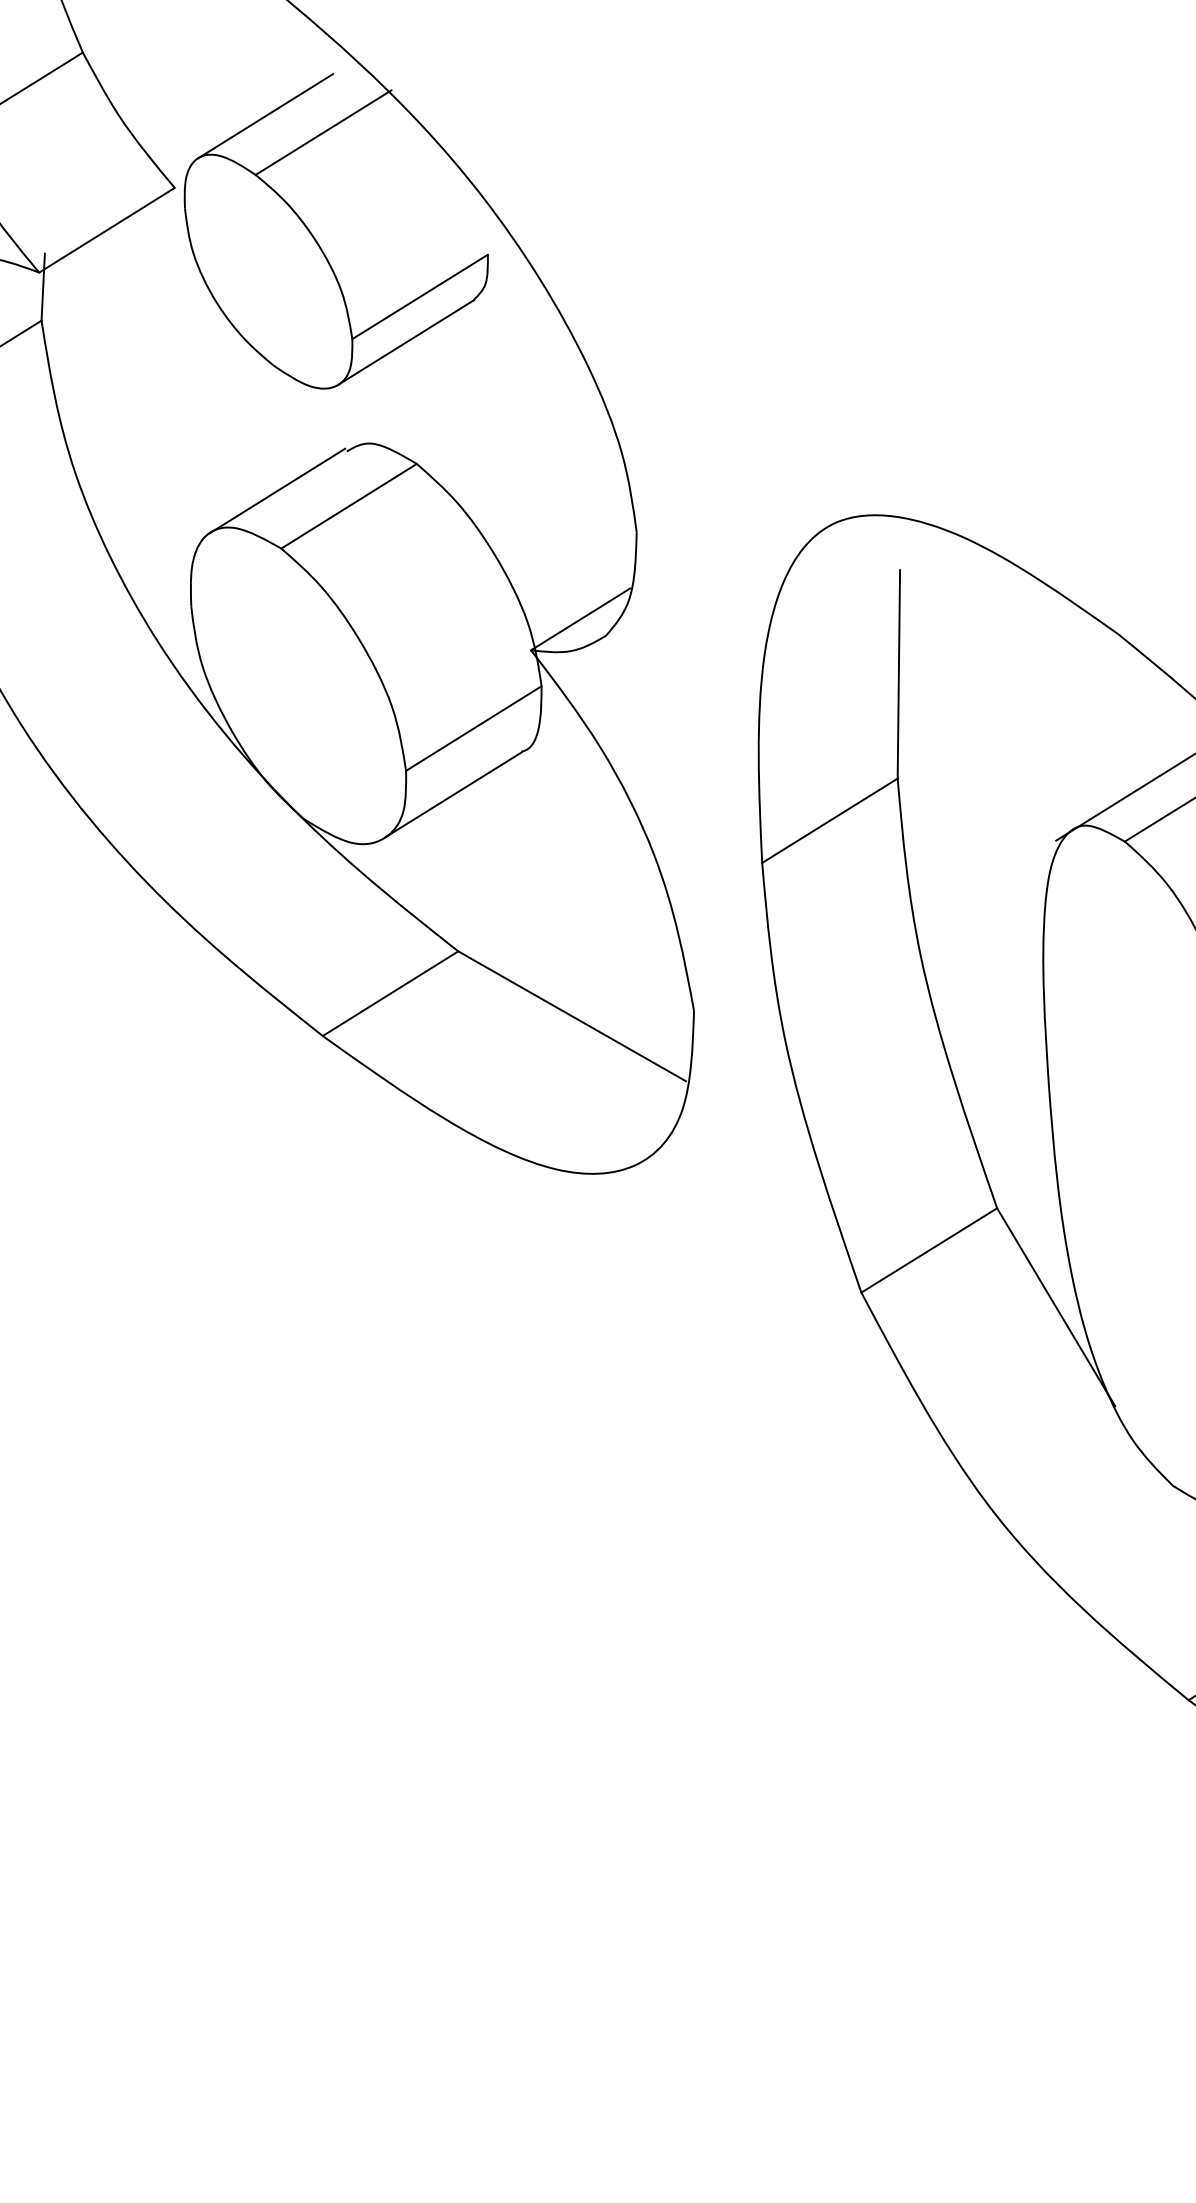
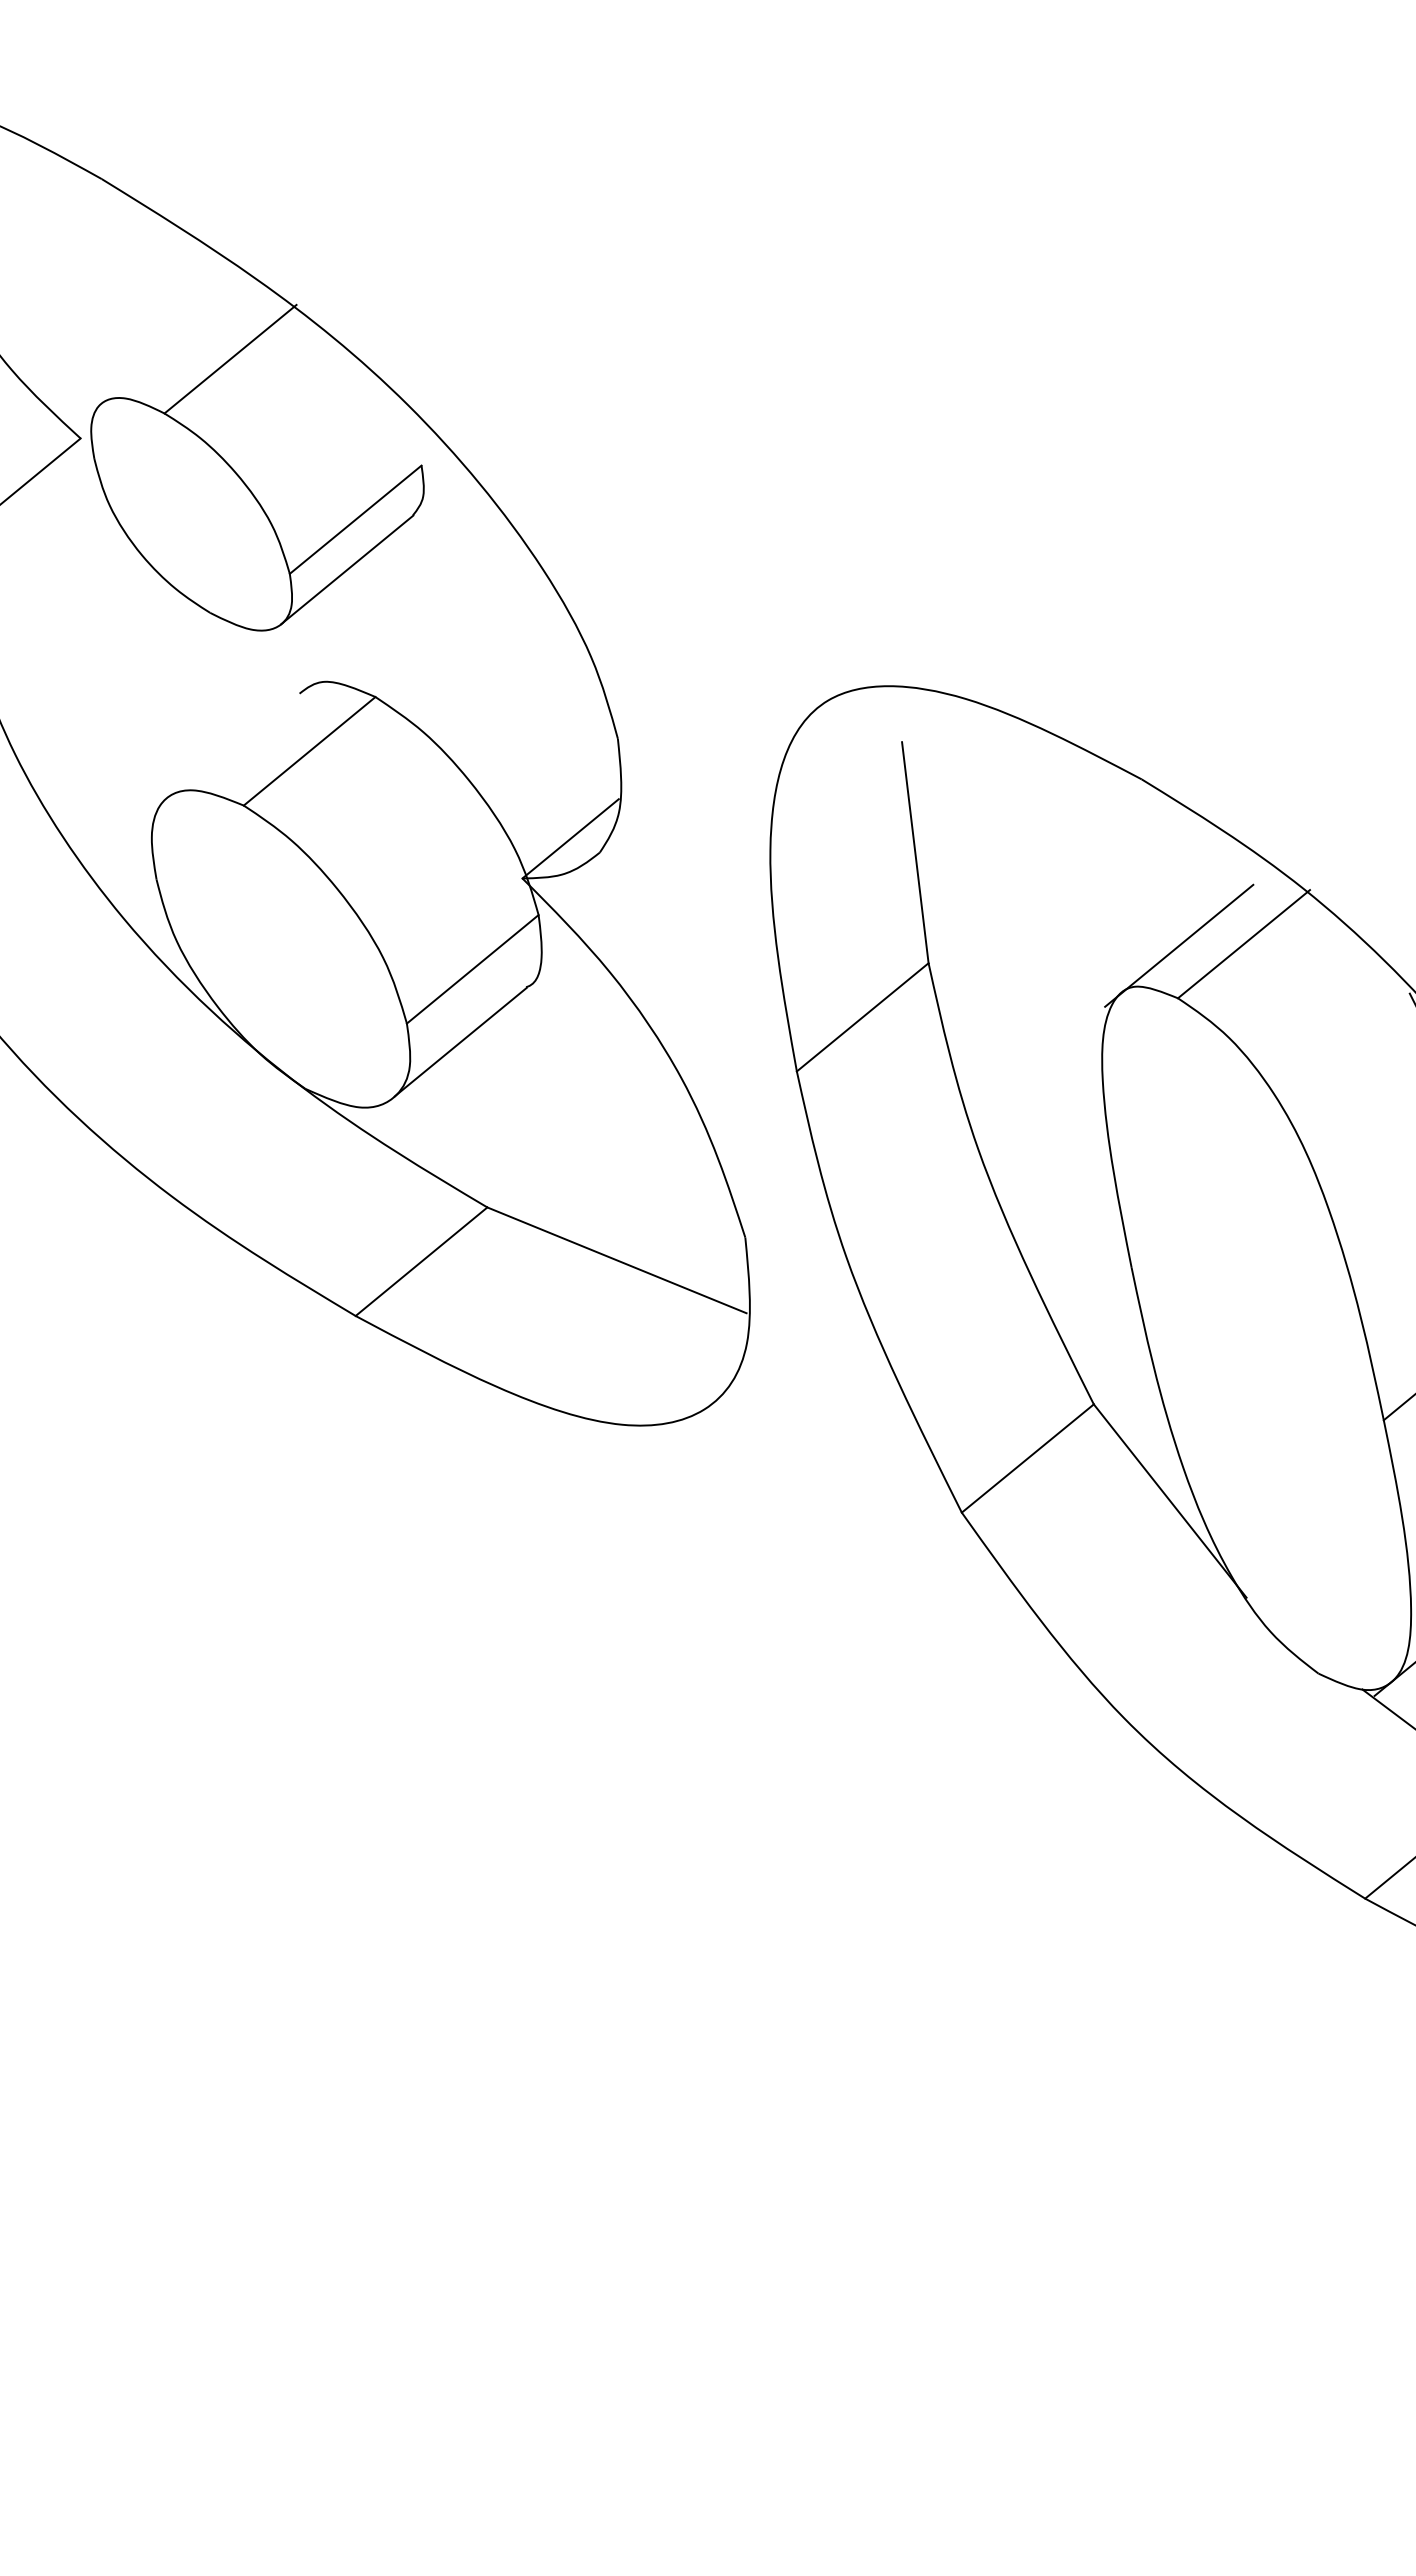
line: (265, 115) -> (166, 349), removed
line: (277, 490) -> (231, 744), removed

